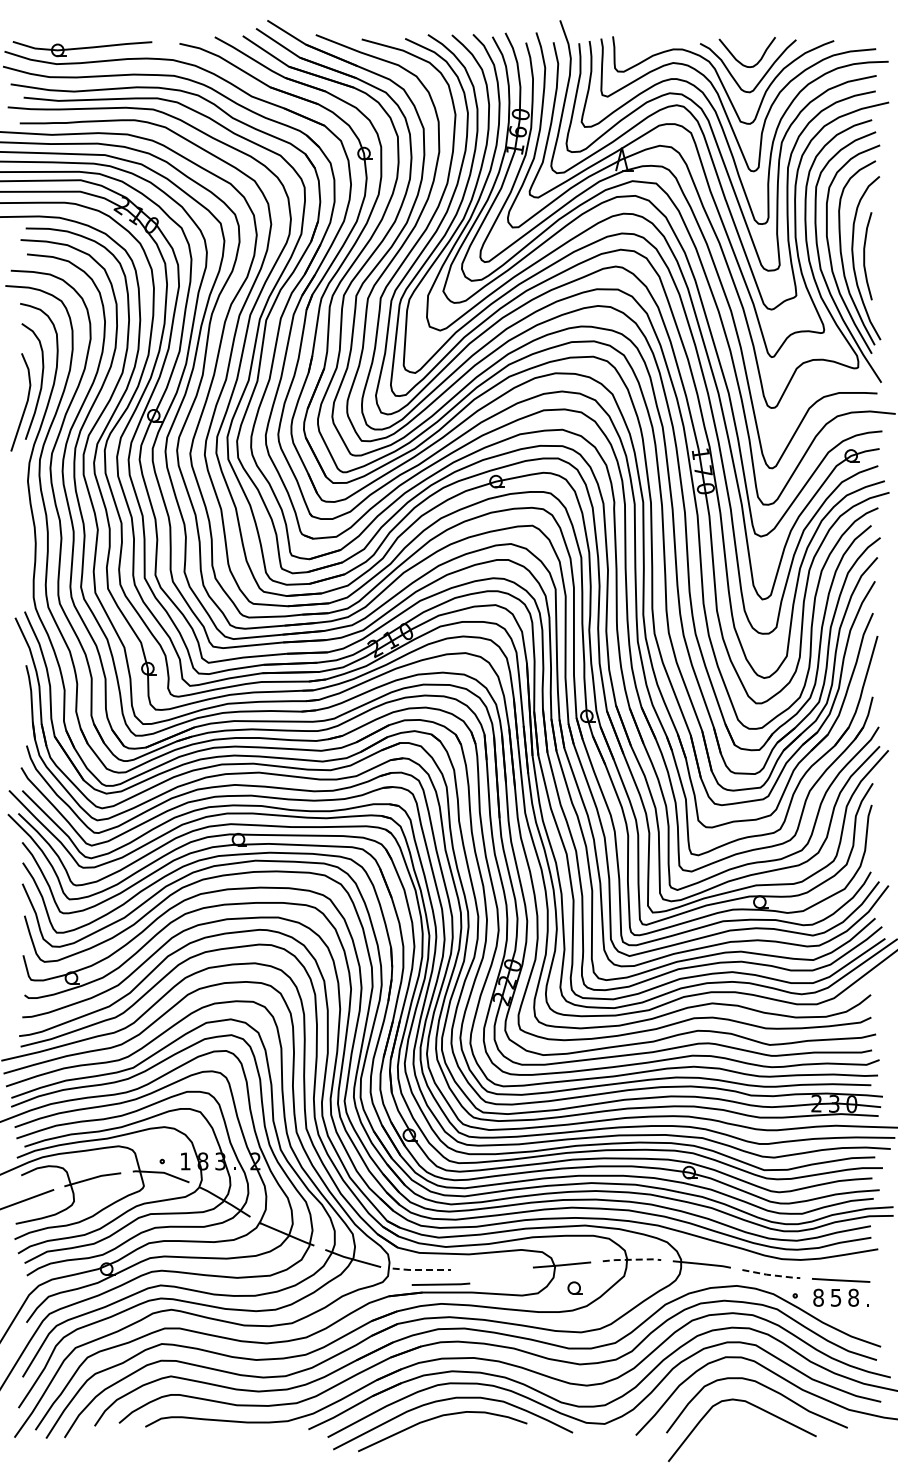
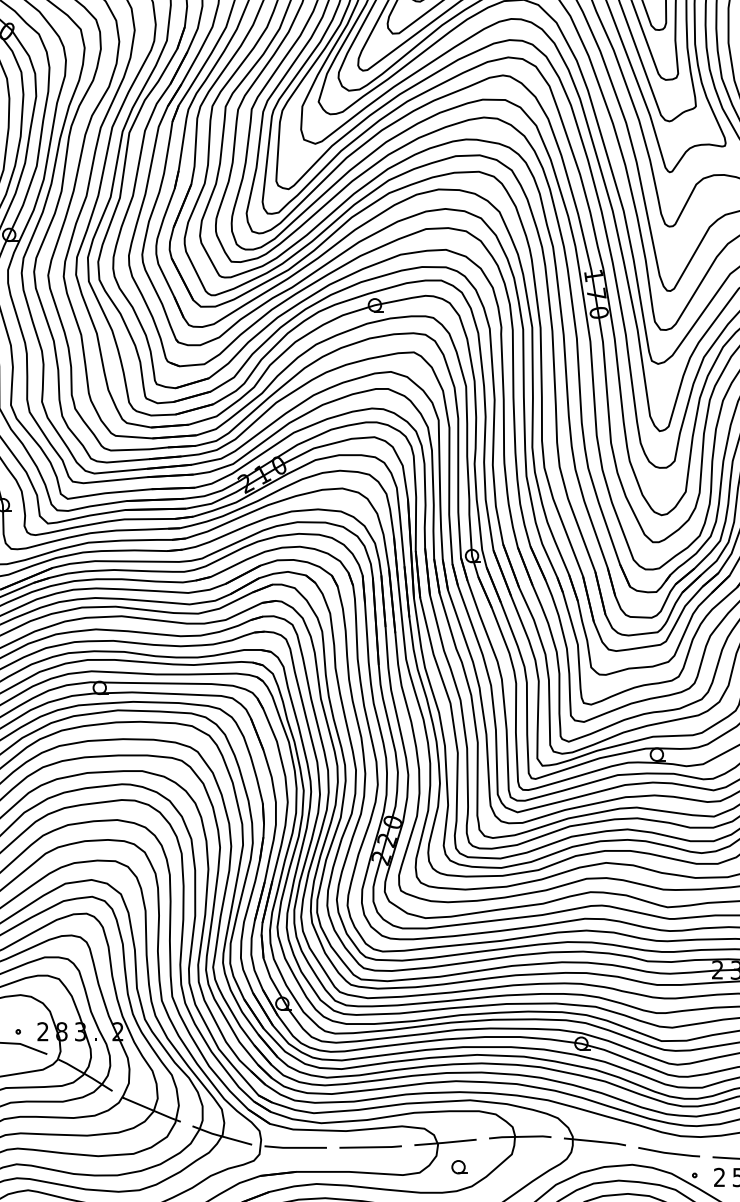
text: (185, 1161) -> (43, 1031), 1 -> 2
line: (632, 1259) -> (520, 1136), dashed -> solid
line: (421, 1270) -> (295, 1148), dashed -> solid
line: (771, 1275) -> (669, 1153), dashed -> solid
line: (440, 1283) -> (370, 1146), moved
text: (818, 1297) -> (719, 1177), 8 -> 2

